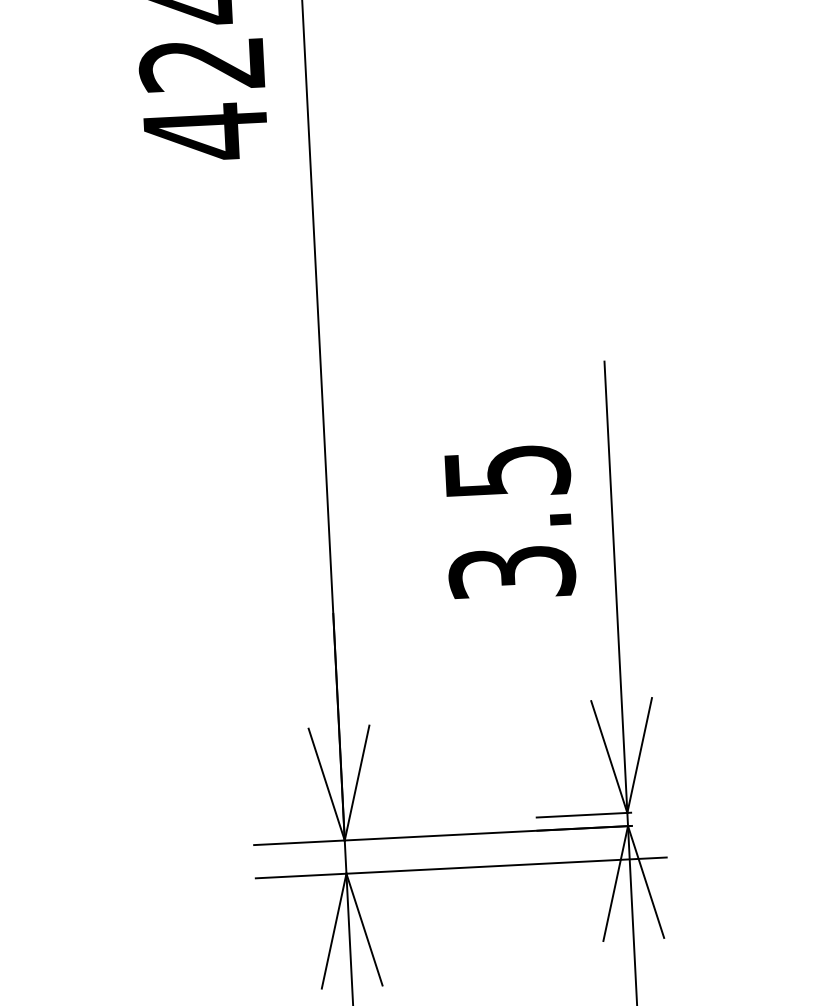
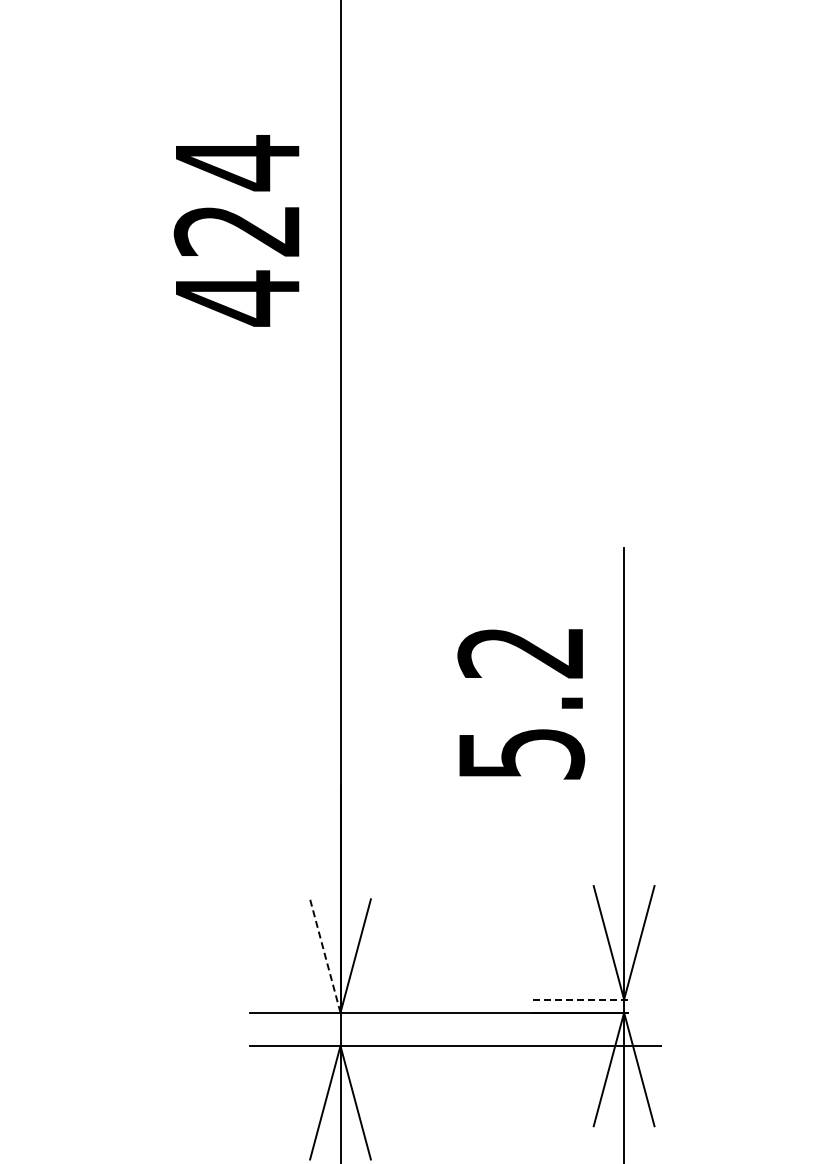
text: (509, 522) -> (521, 703), 3.5 -> 5.2
line: (326, 785) -> (325, 956), solid -> dashed
line: (583, 815) -> (580, 999), solid -> dashed

